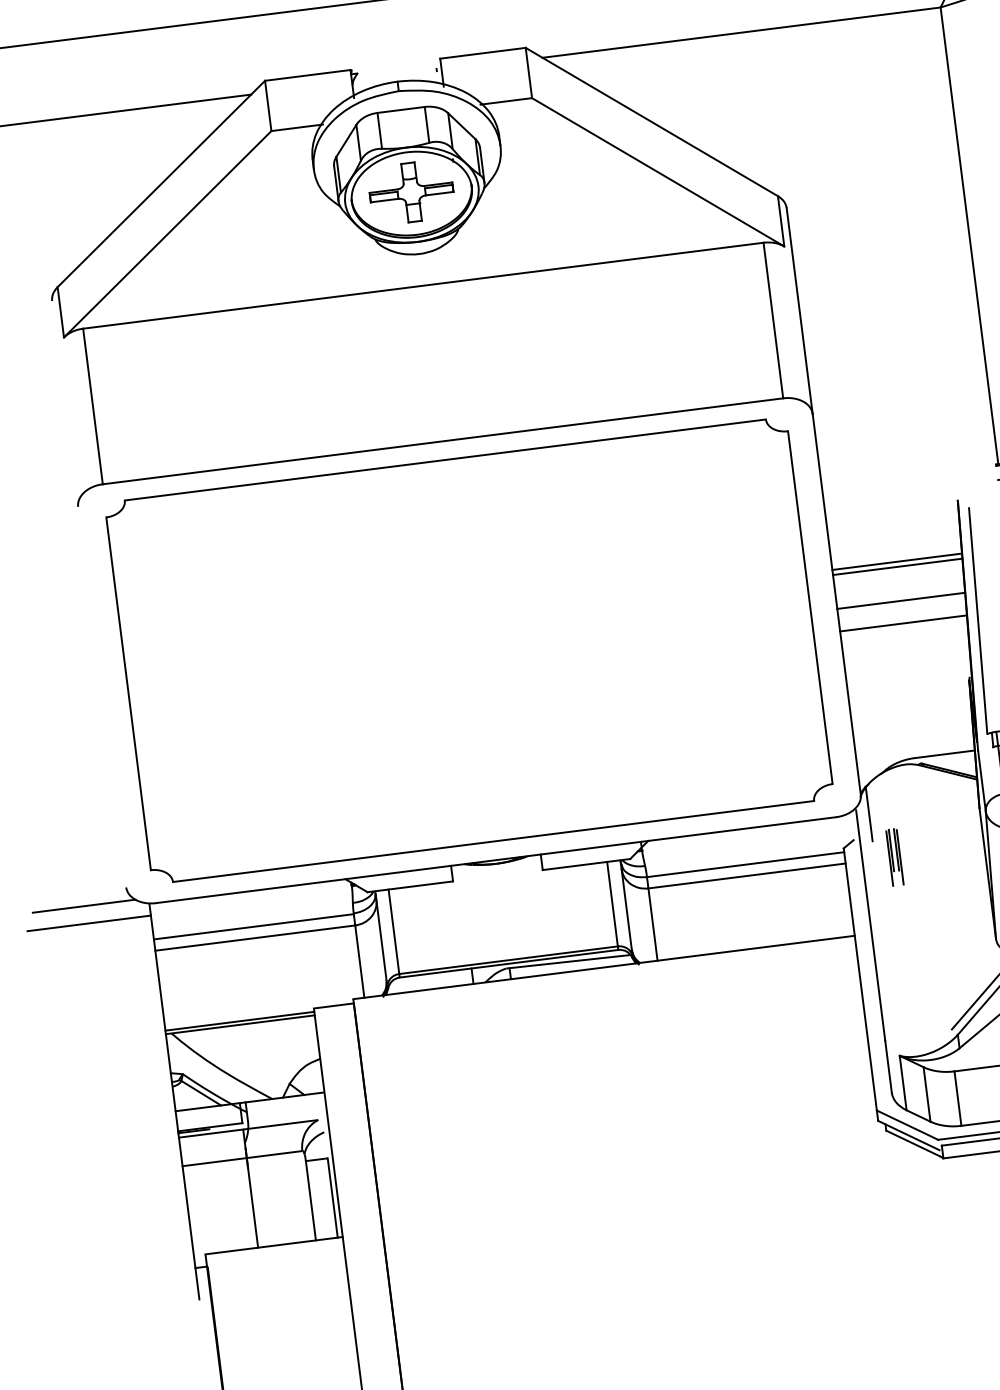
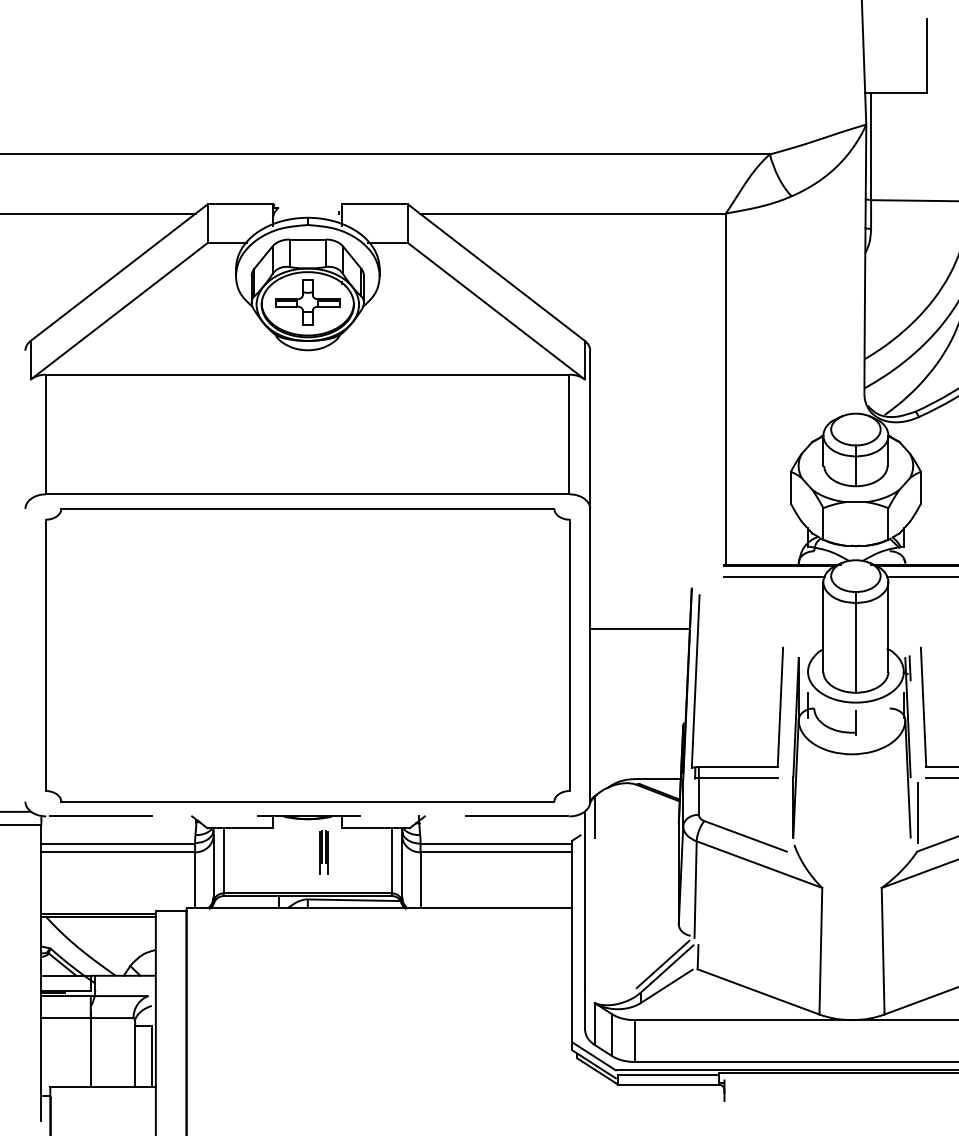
line: (897, 566) -> (639, 632), removed
line: (901, 600) -> (639, 658), removed
line: (902, 623) -> (638, 676), removed
part: (894, 857) -> (323, 852), moved
line: (495, 860) -> (307, 816), solid -> dashed

